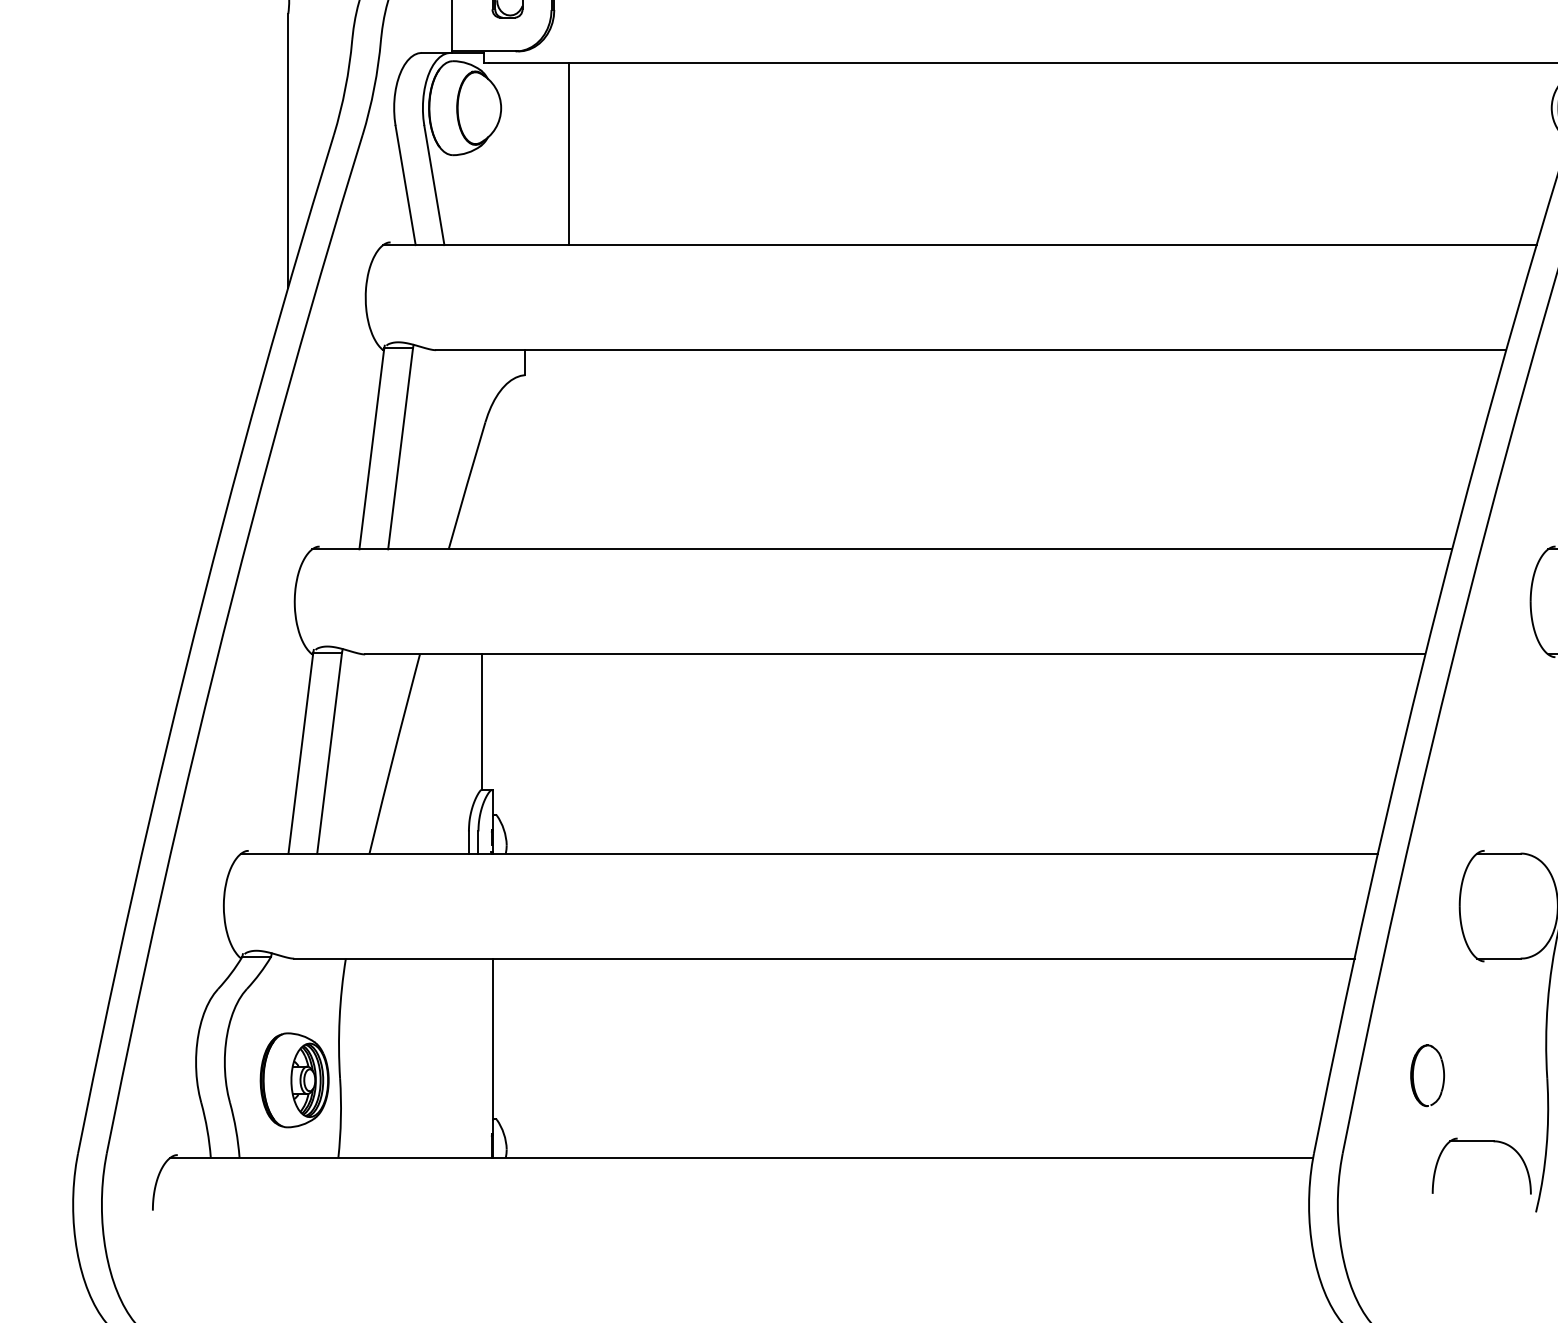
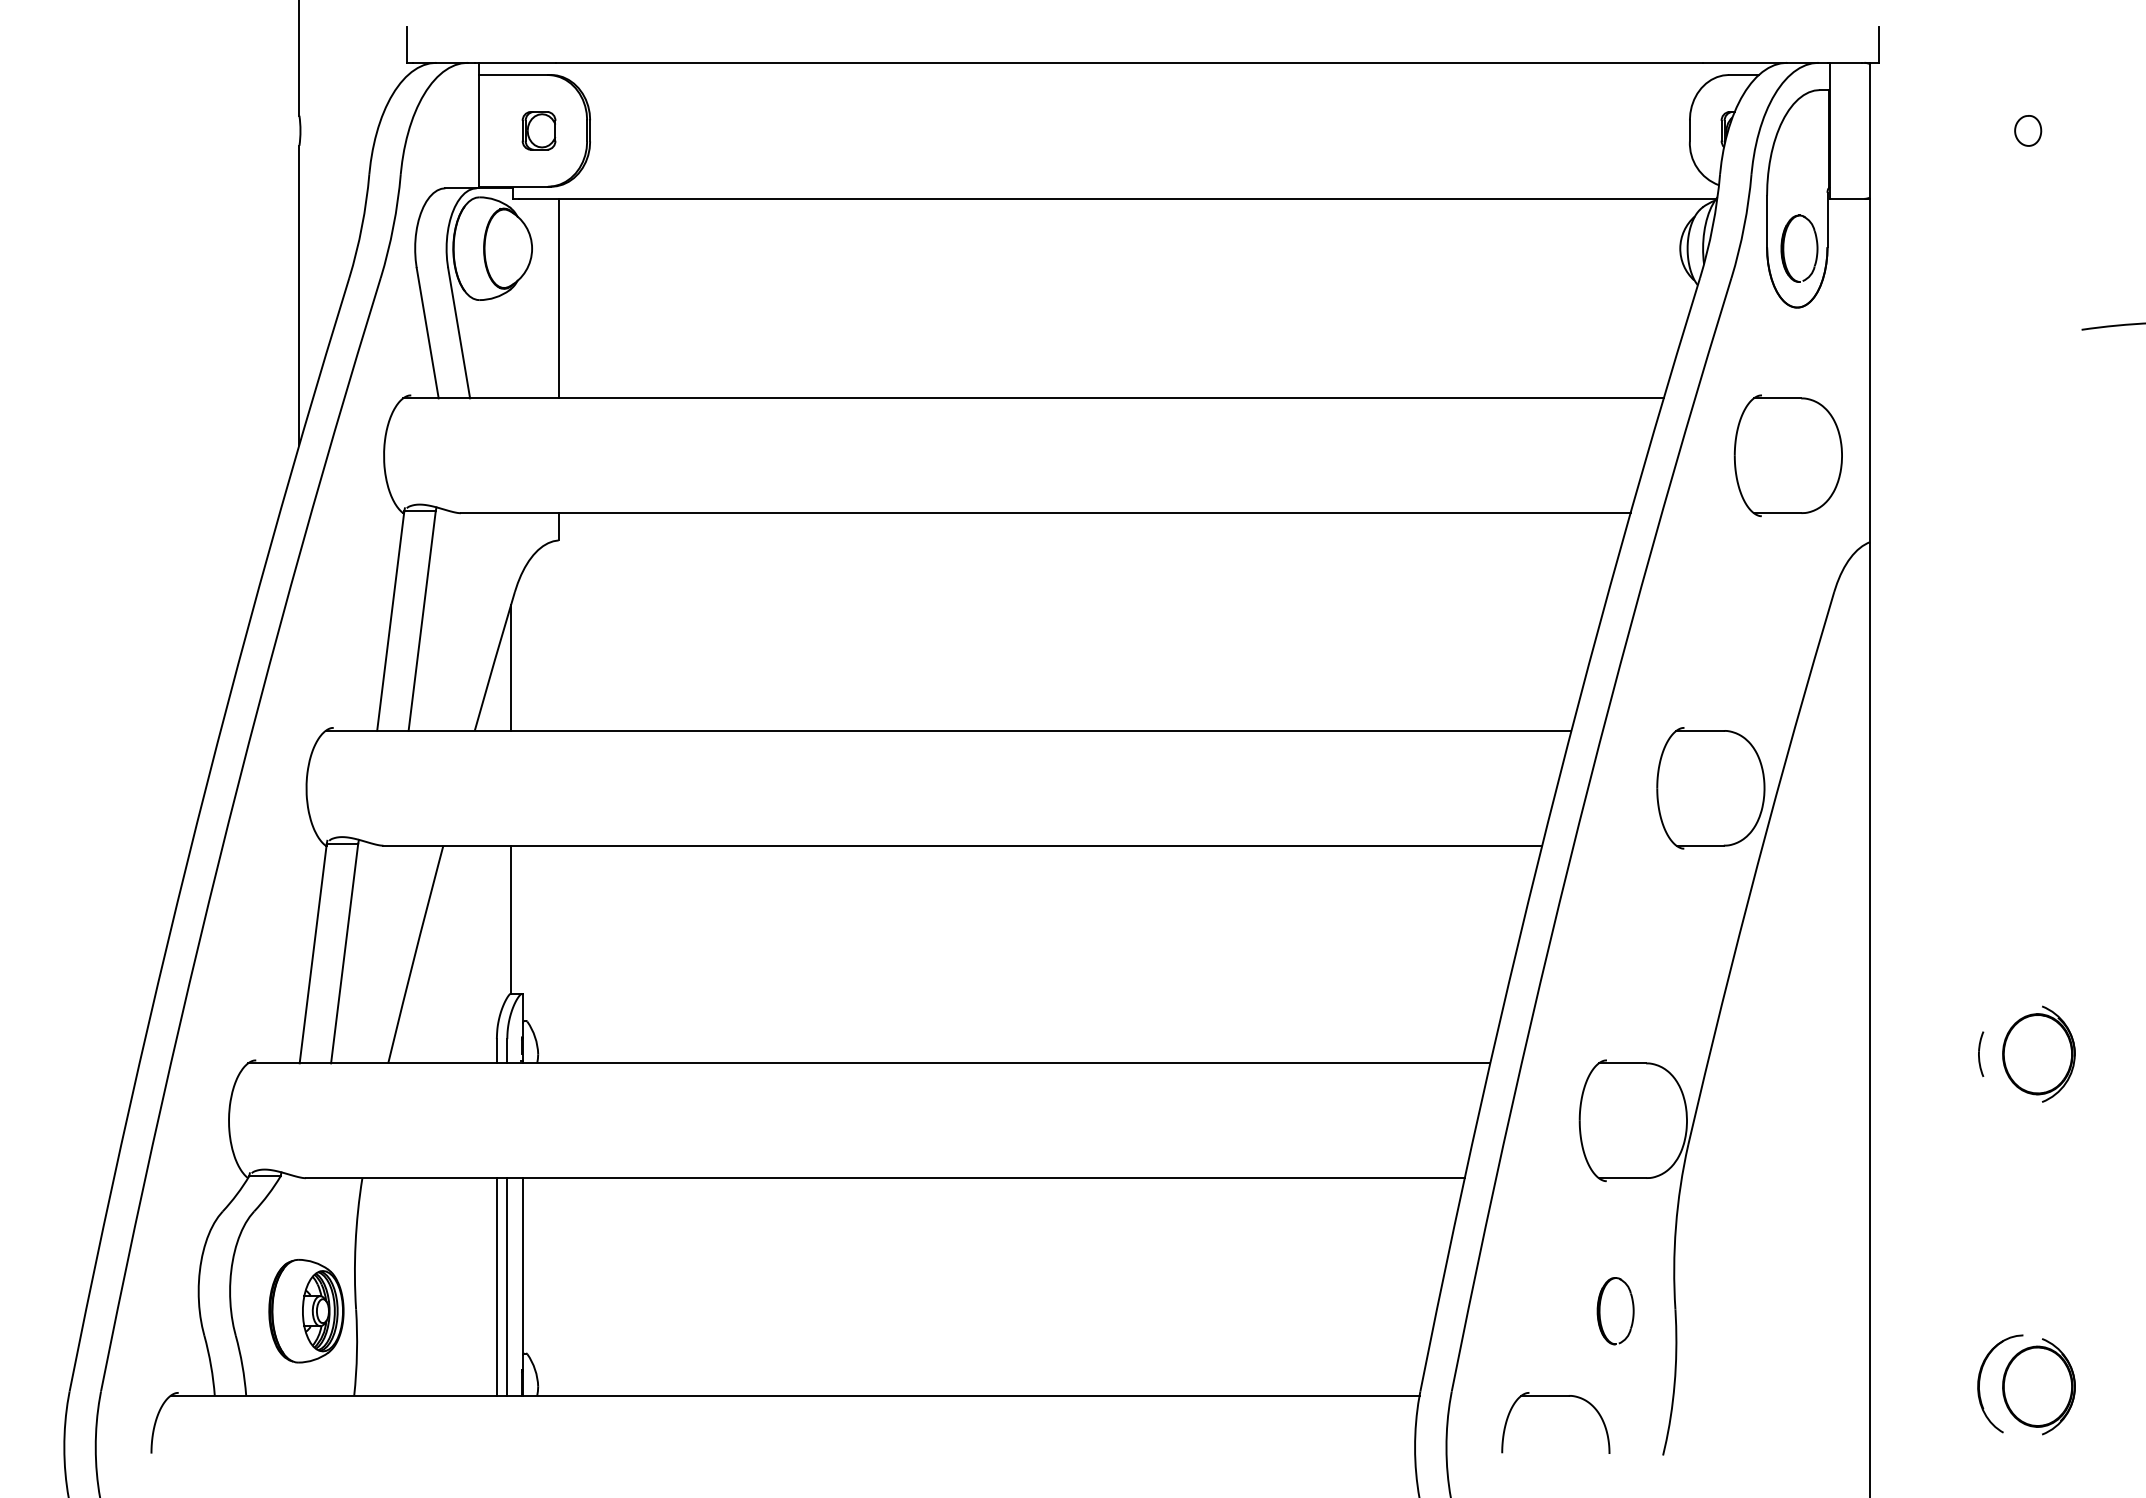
line: (569, 153) -> (558, 298), moved
line: (482, 491) -> (511, 667), added
line: (468, 1057) -> (496, 1286), added
line: (478, 1057) -> (507, 1286), added
part: (1413, 1076) -> (1600, 1311), moved
part: (1481, 1141) -> (1555, 1396), moved

